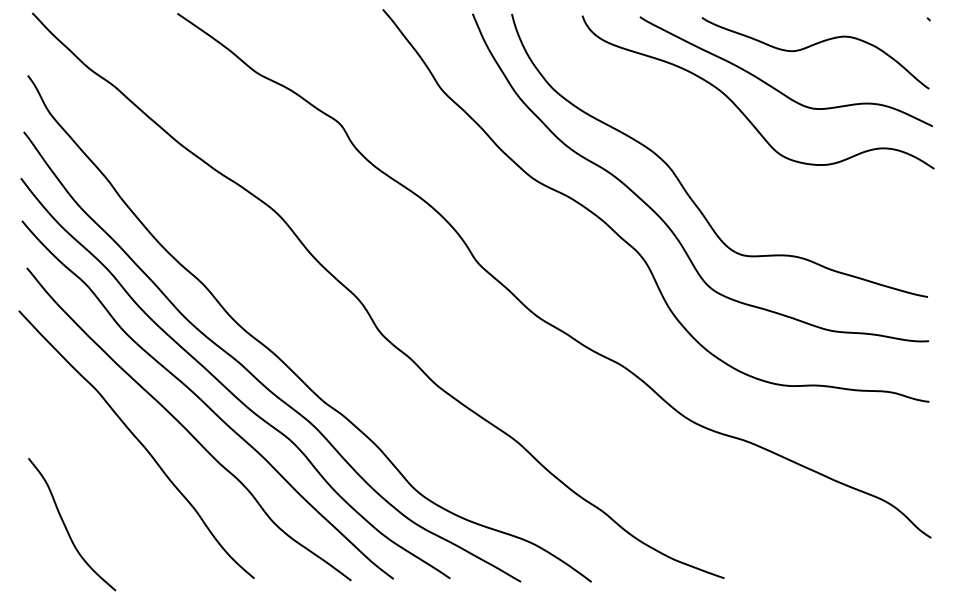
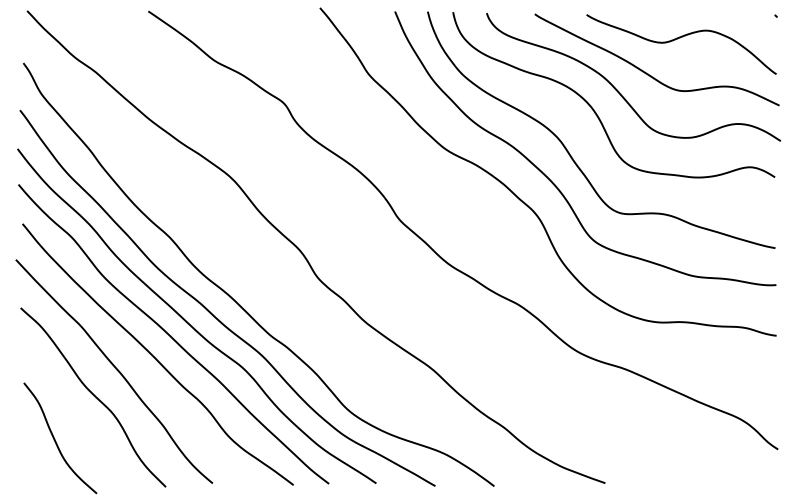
curve: (711, 131) -> (594, 109), added
curve: (112, 474) -> (94, 396), added

